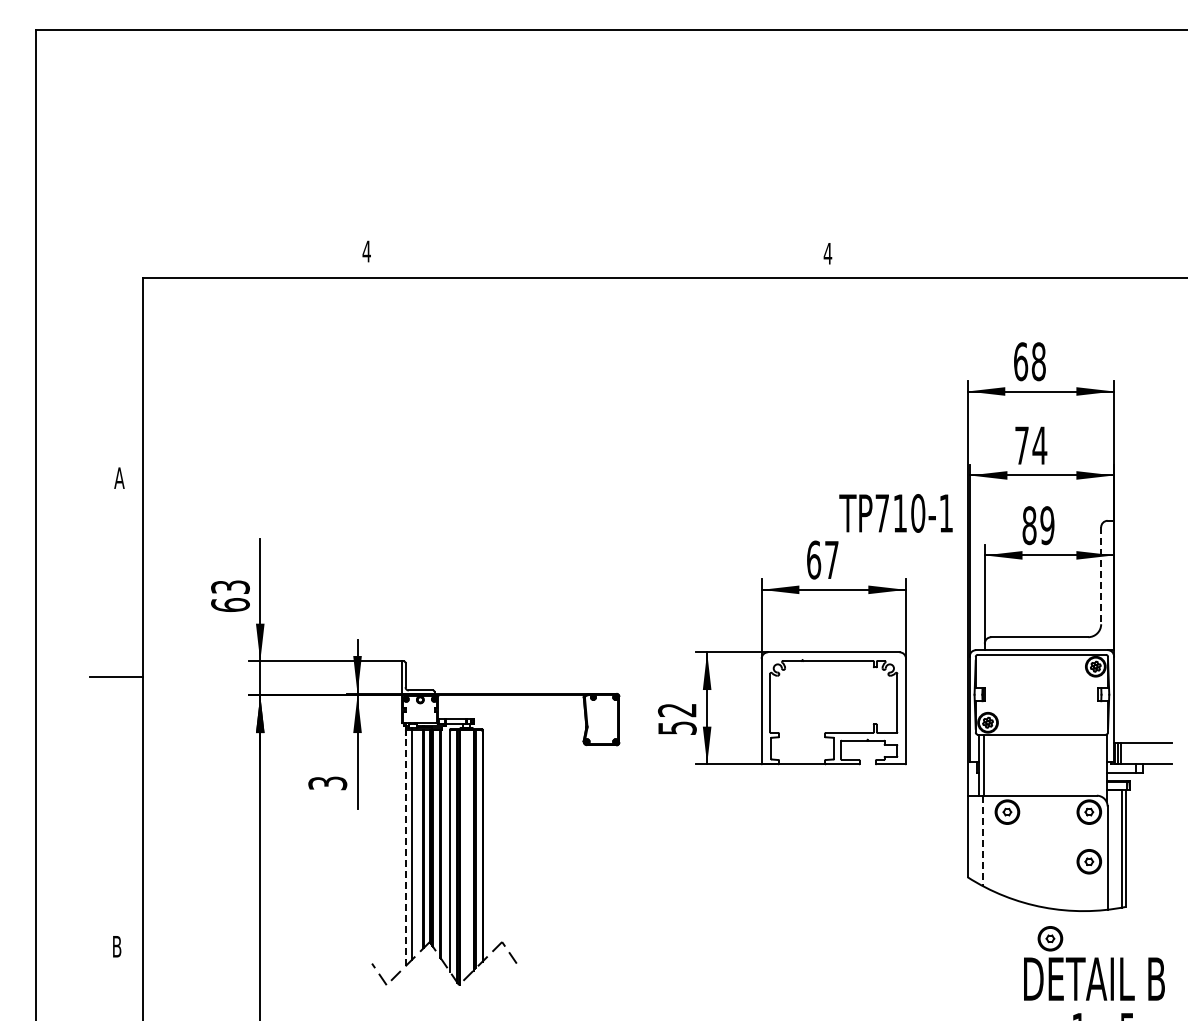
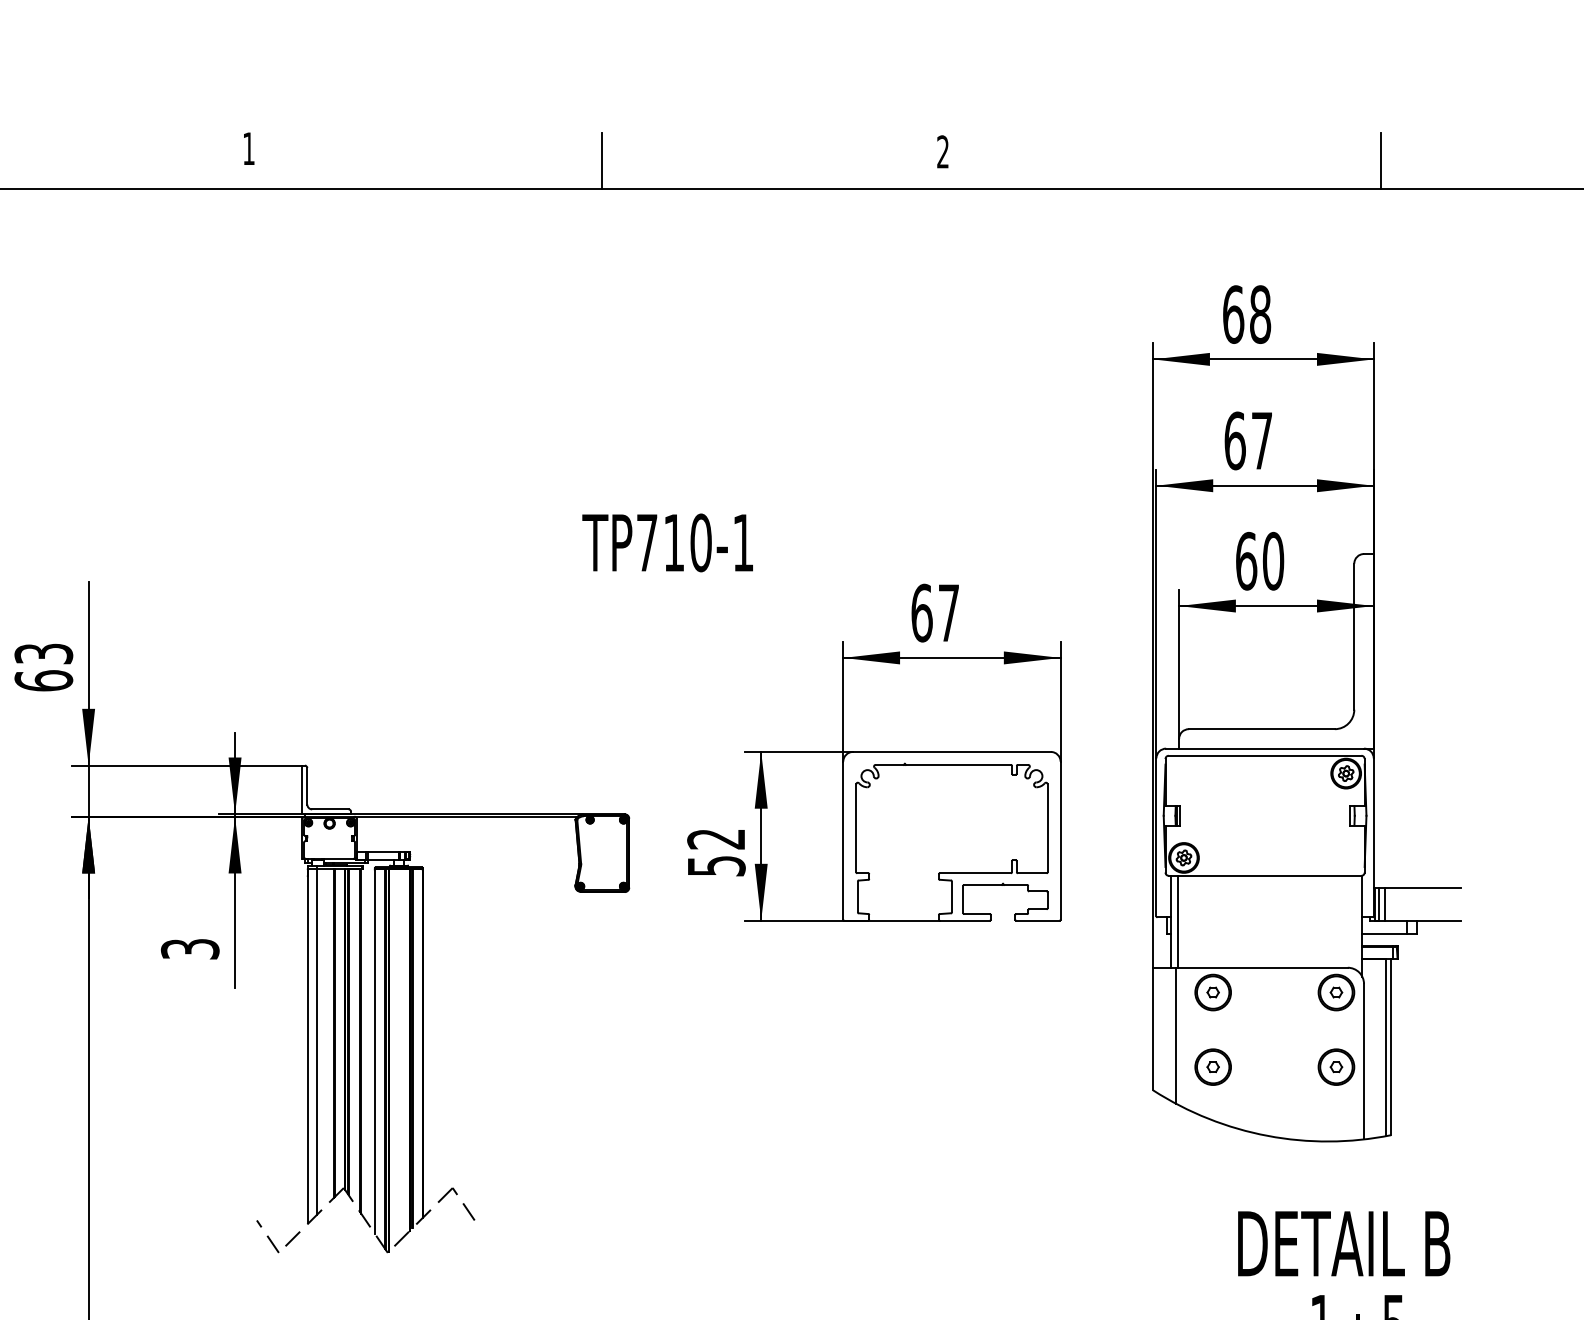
text: (366, 251) -> (248, 148), 4 -> 1
text: (827, 253) -> (942, 151), 4 -> 2
line: (601, 259) -> (602, 160), added
line: (1118, 259) -> (1380, 160), added
text: (1031, 445) -> (1249, 440), 74 -> 67
text: (895, 513) -> (666, 543), moved
text: (1038, 525) -> (1259, 561), 89 -> 60
line: (1101, 576) -> (1354, 637), dashed -> solid
line: (982, 841) -> (1175, 1036), dashed -> solid
line: (406, 847) -> (308, 1045), dashed -> solid
part: (1050, 938) -> (1213, 1066), moved

